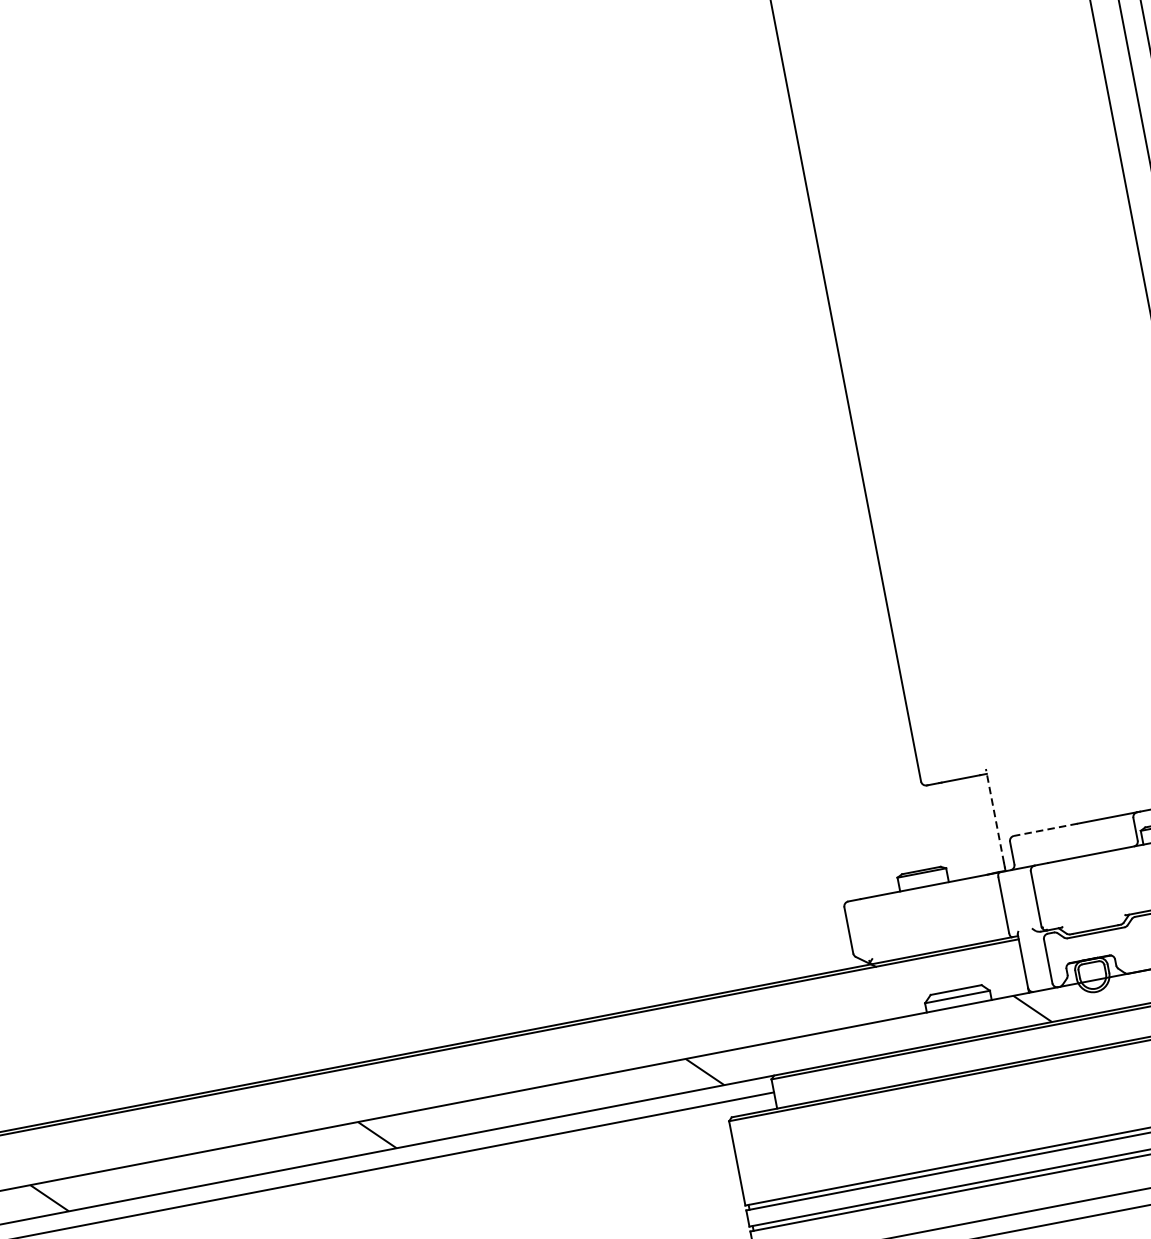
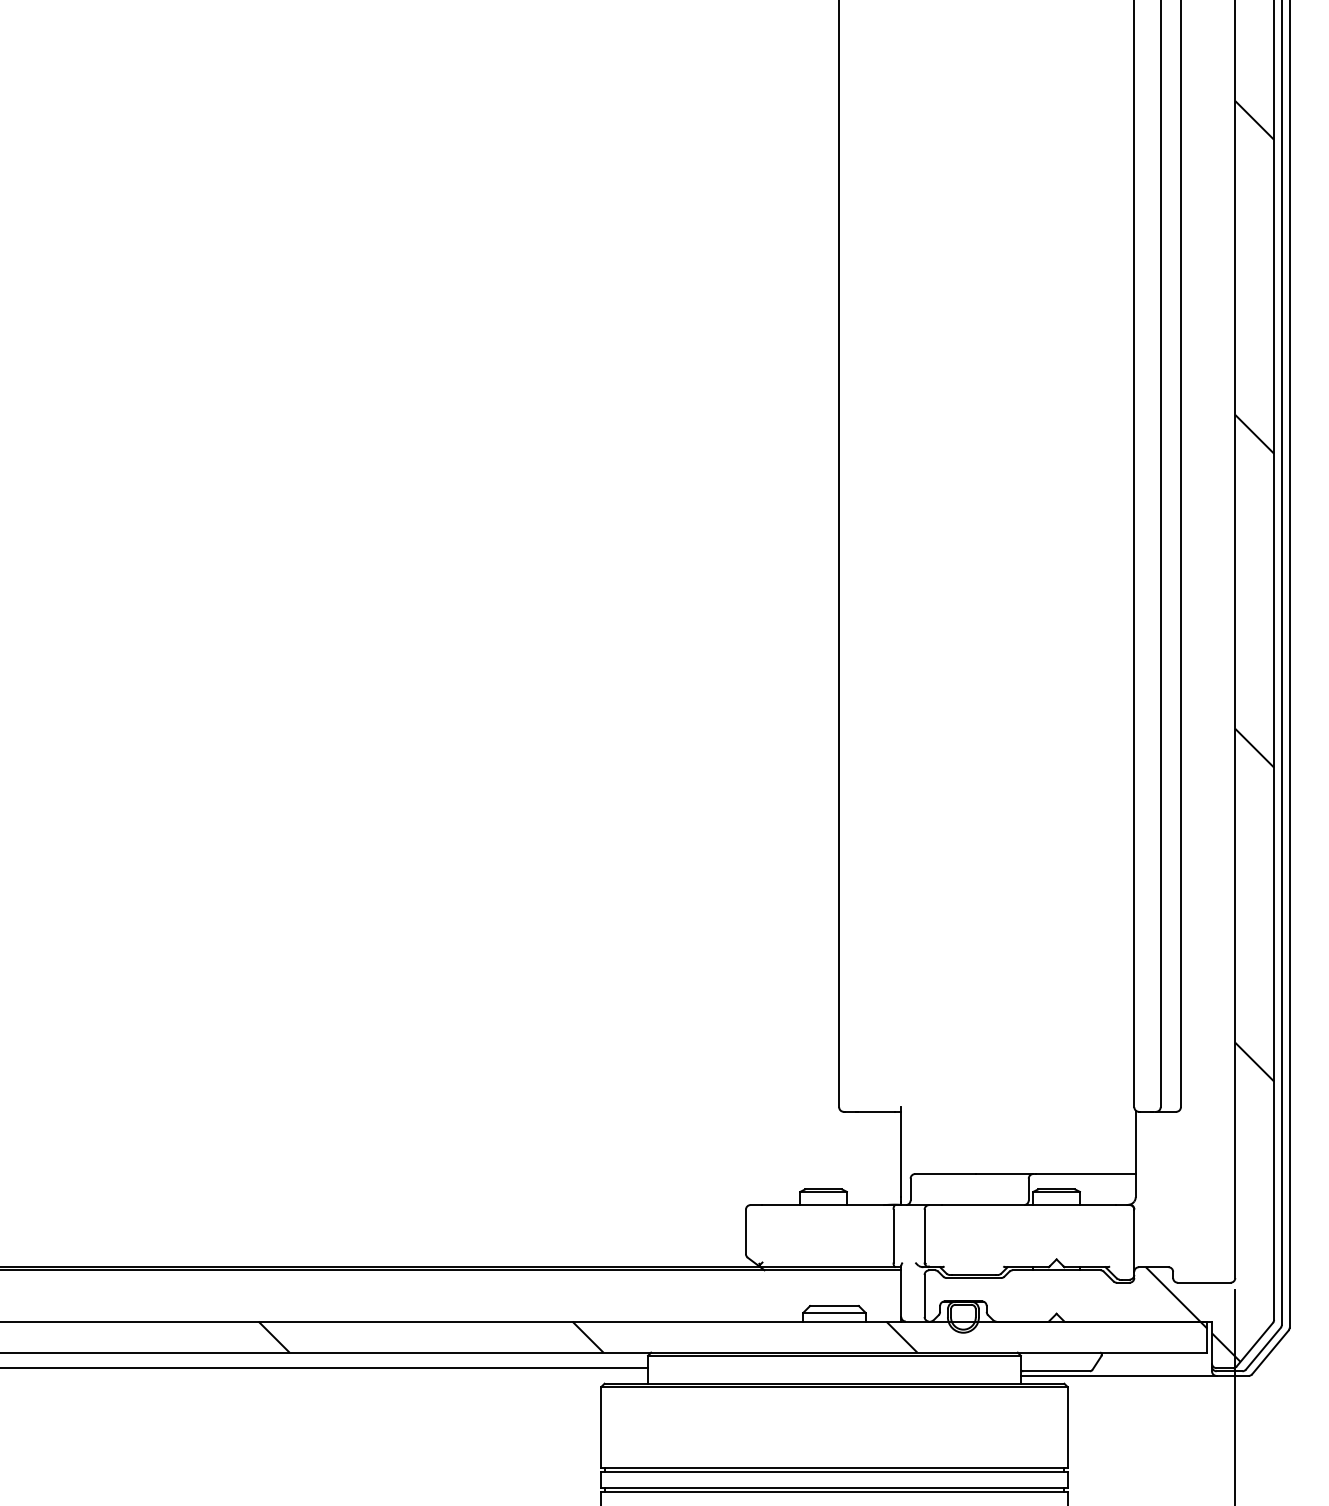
line: (995, 815) -> (901, 1151), dashed -> solid
line: (1045, 829) -> (945, 1173), dashed -> solid

